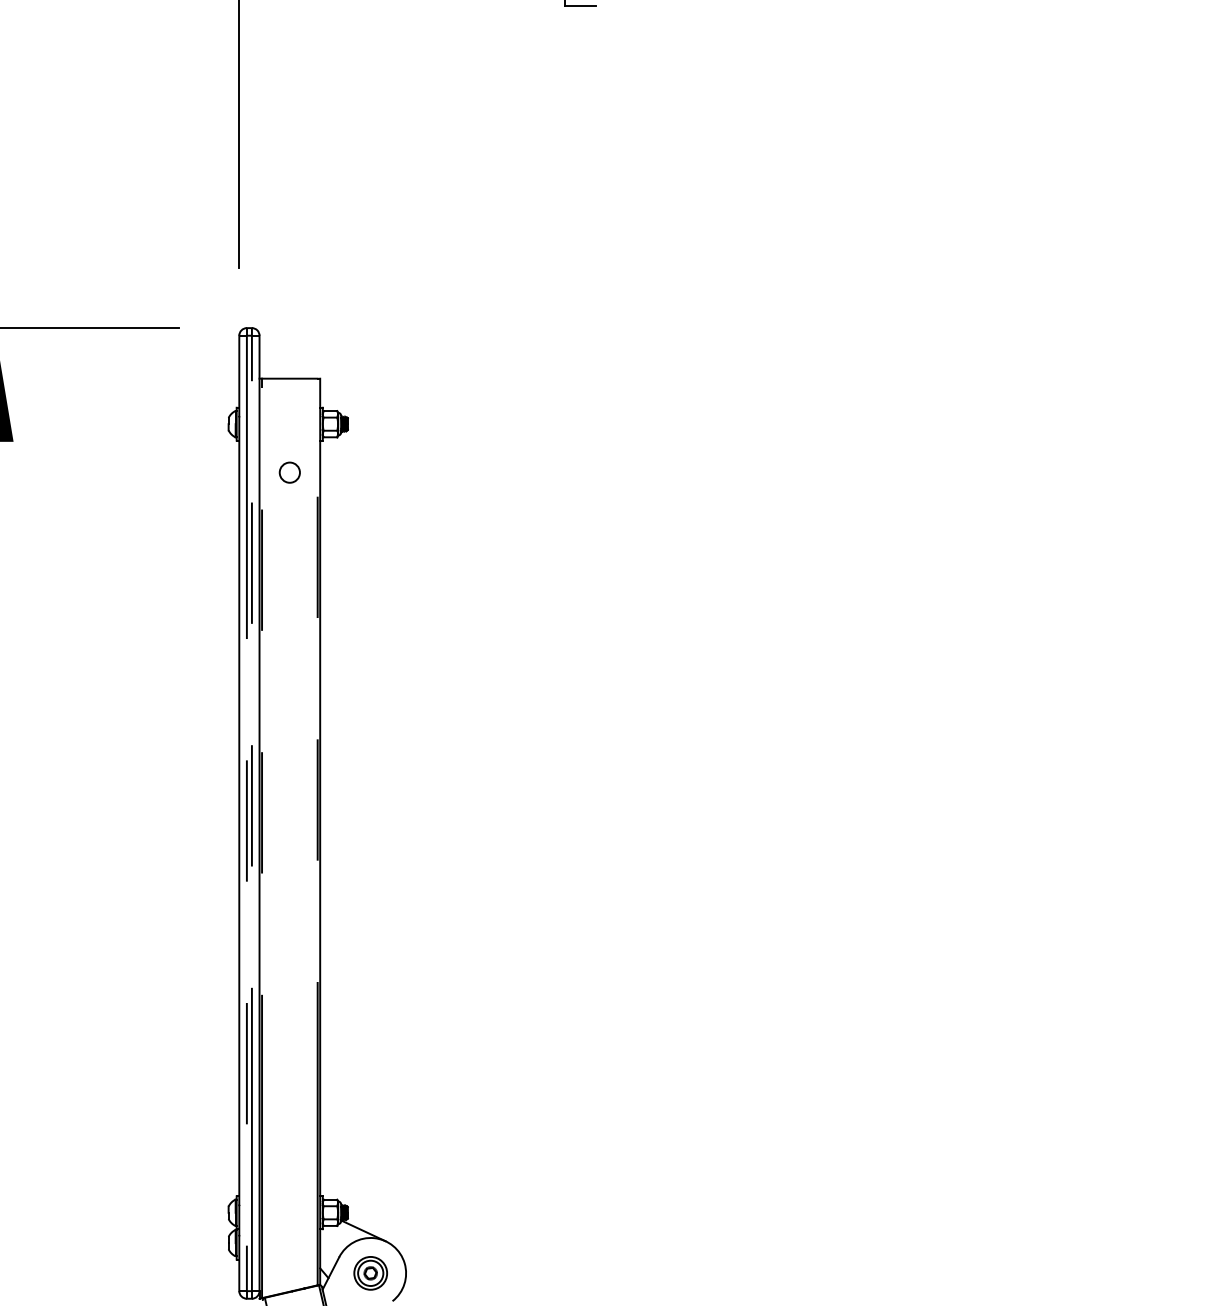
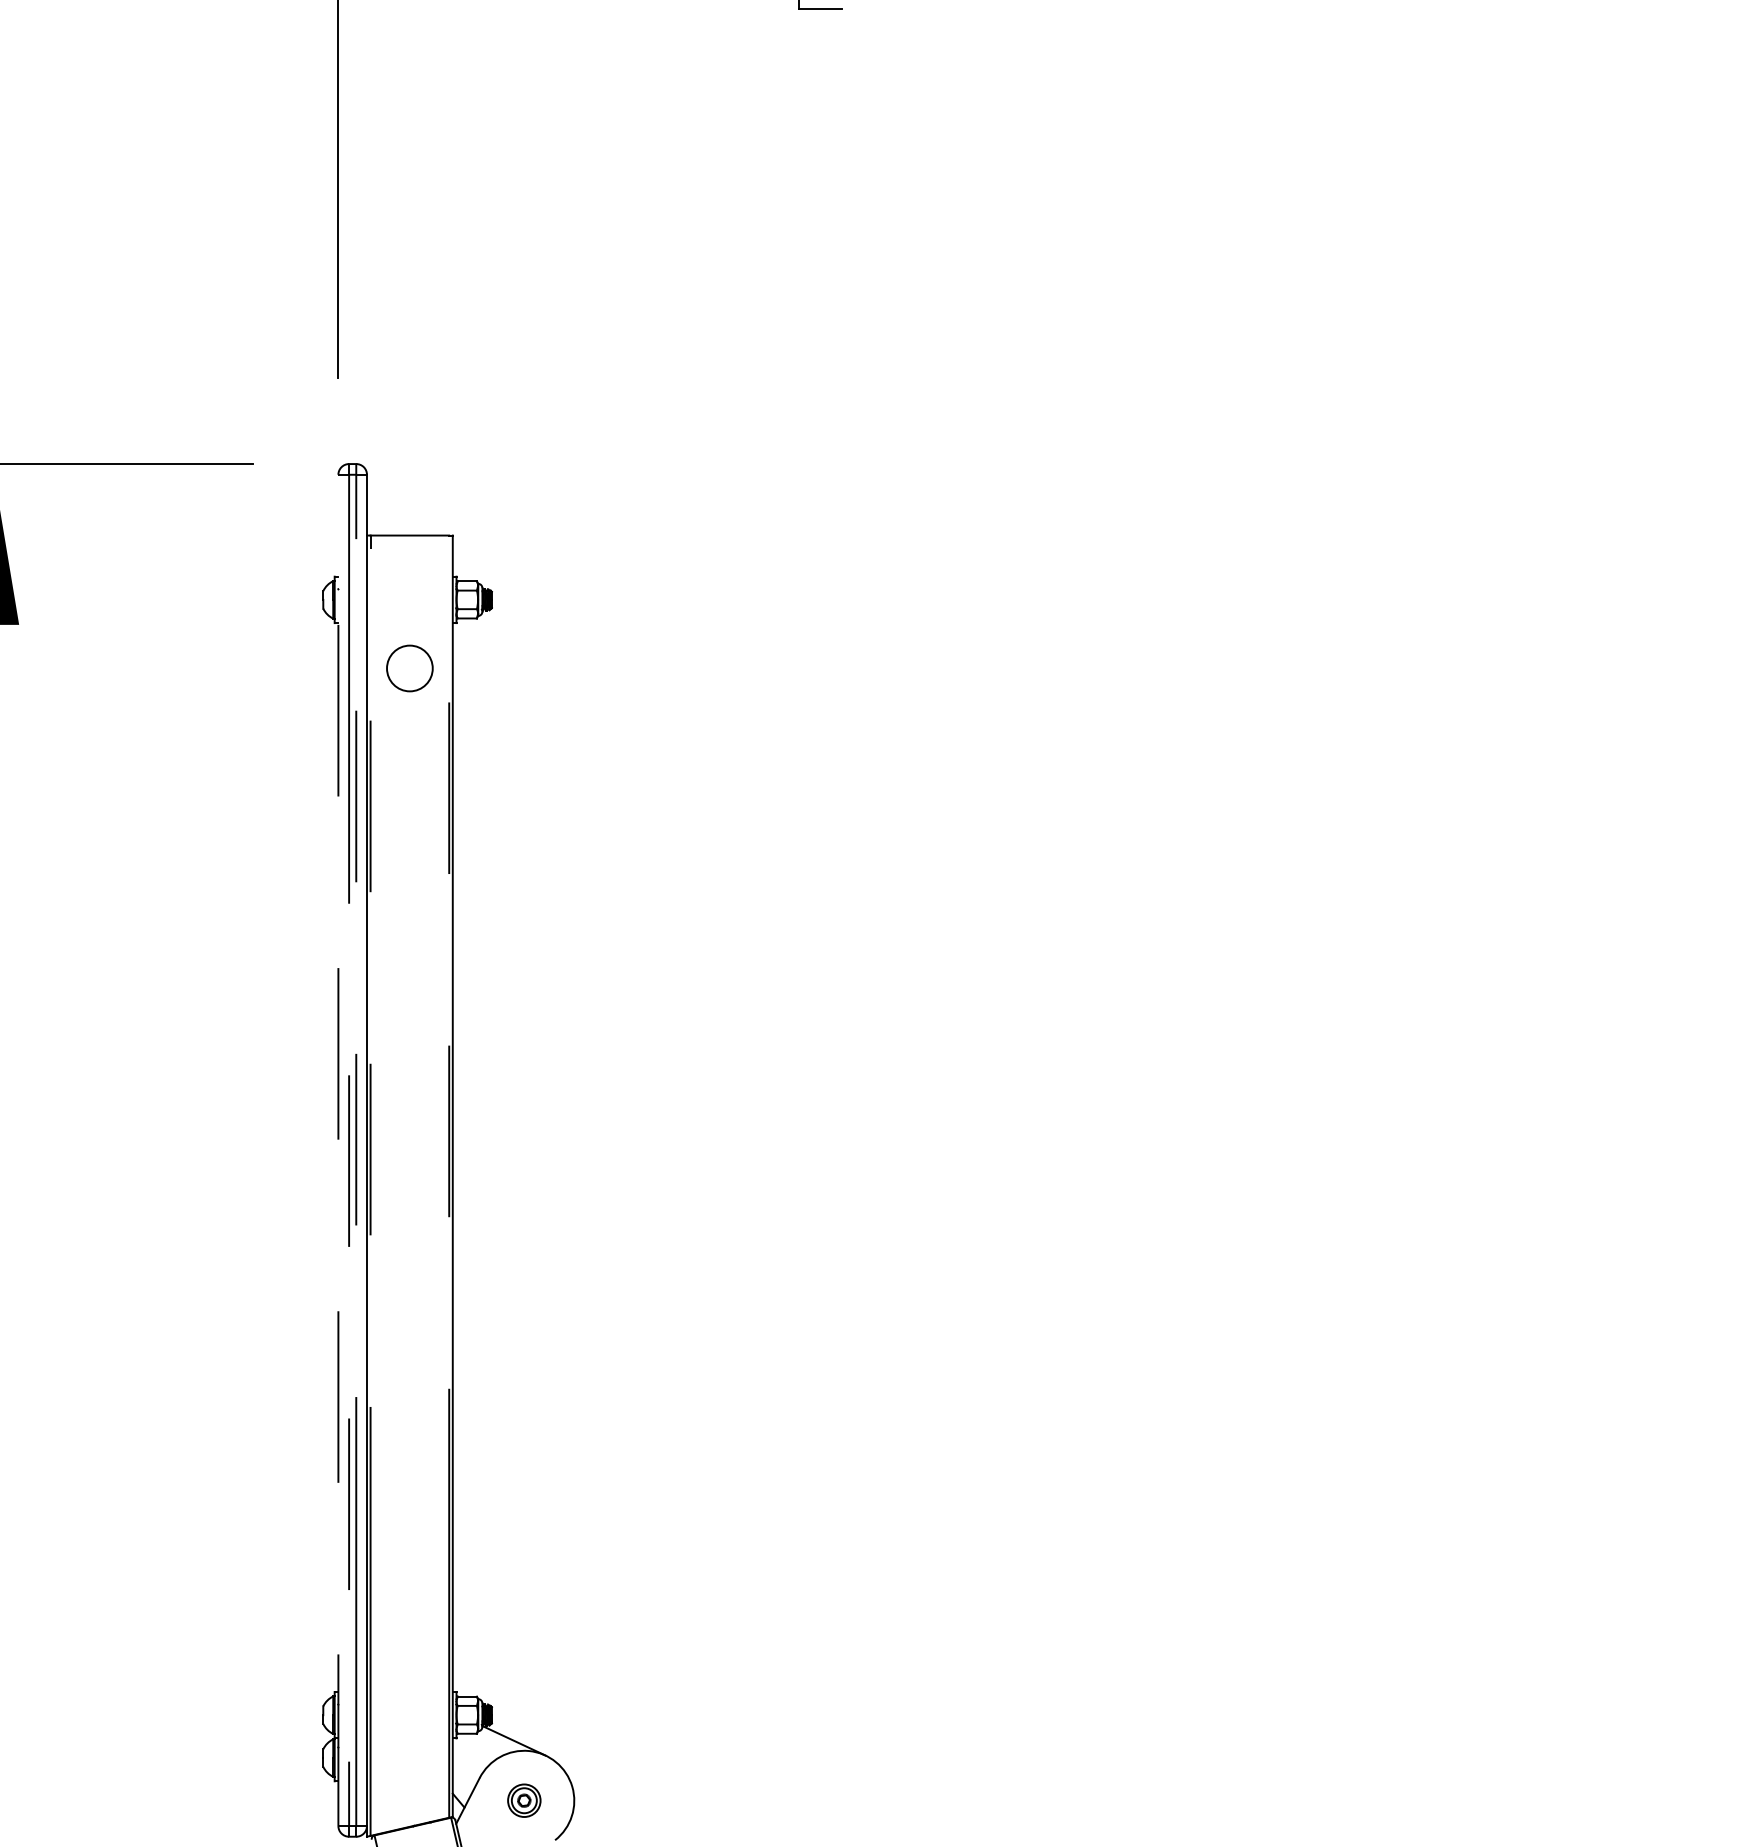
circle: (289, 472) -> (409, 668), size x1.6
line: (239, 813) -> (338, 1150), solid -> dashed
part: (370, 1273) -> (524, 1800), size x0.7

